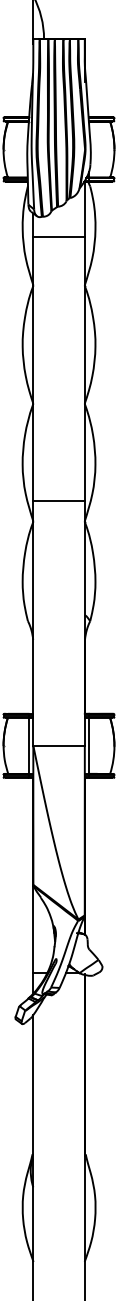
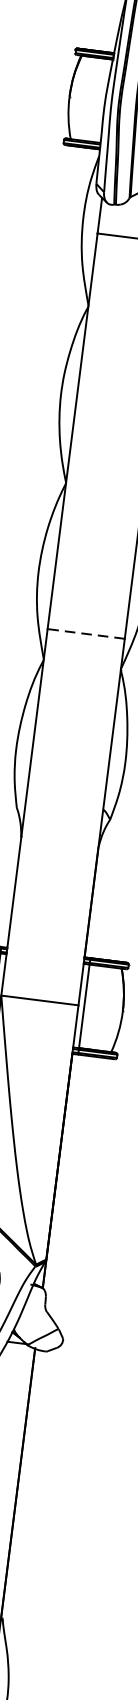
line: (59, 501) -> (86, 634), solid -> dashed

